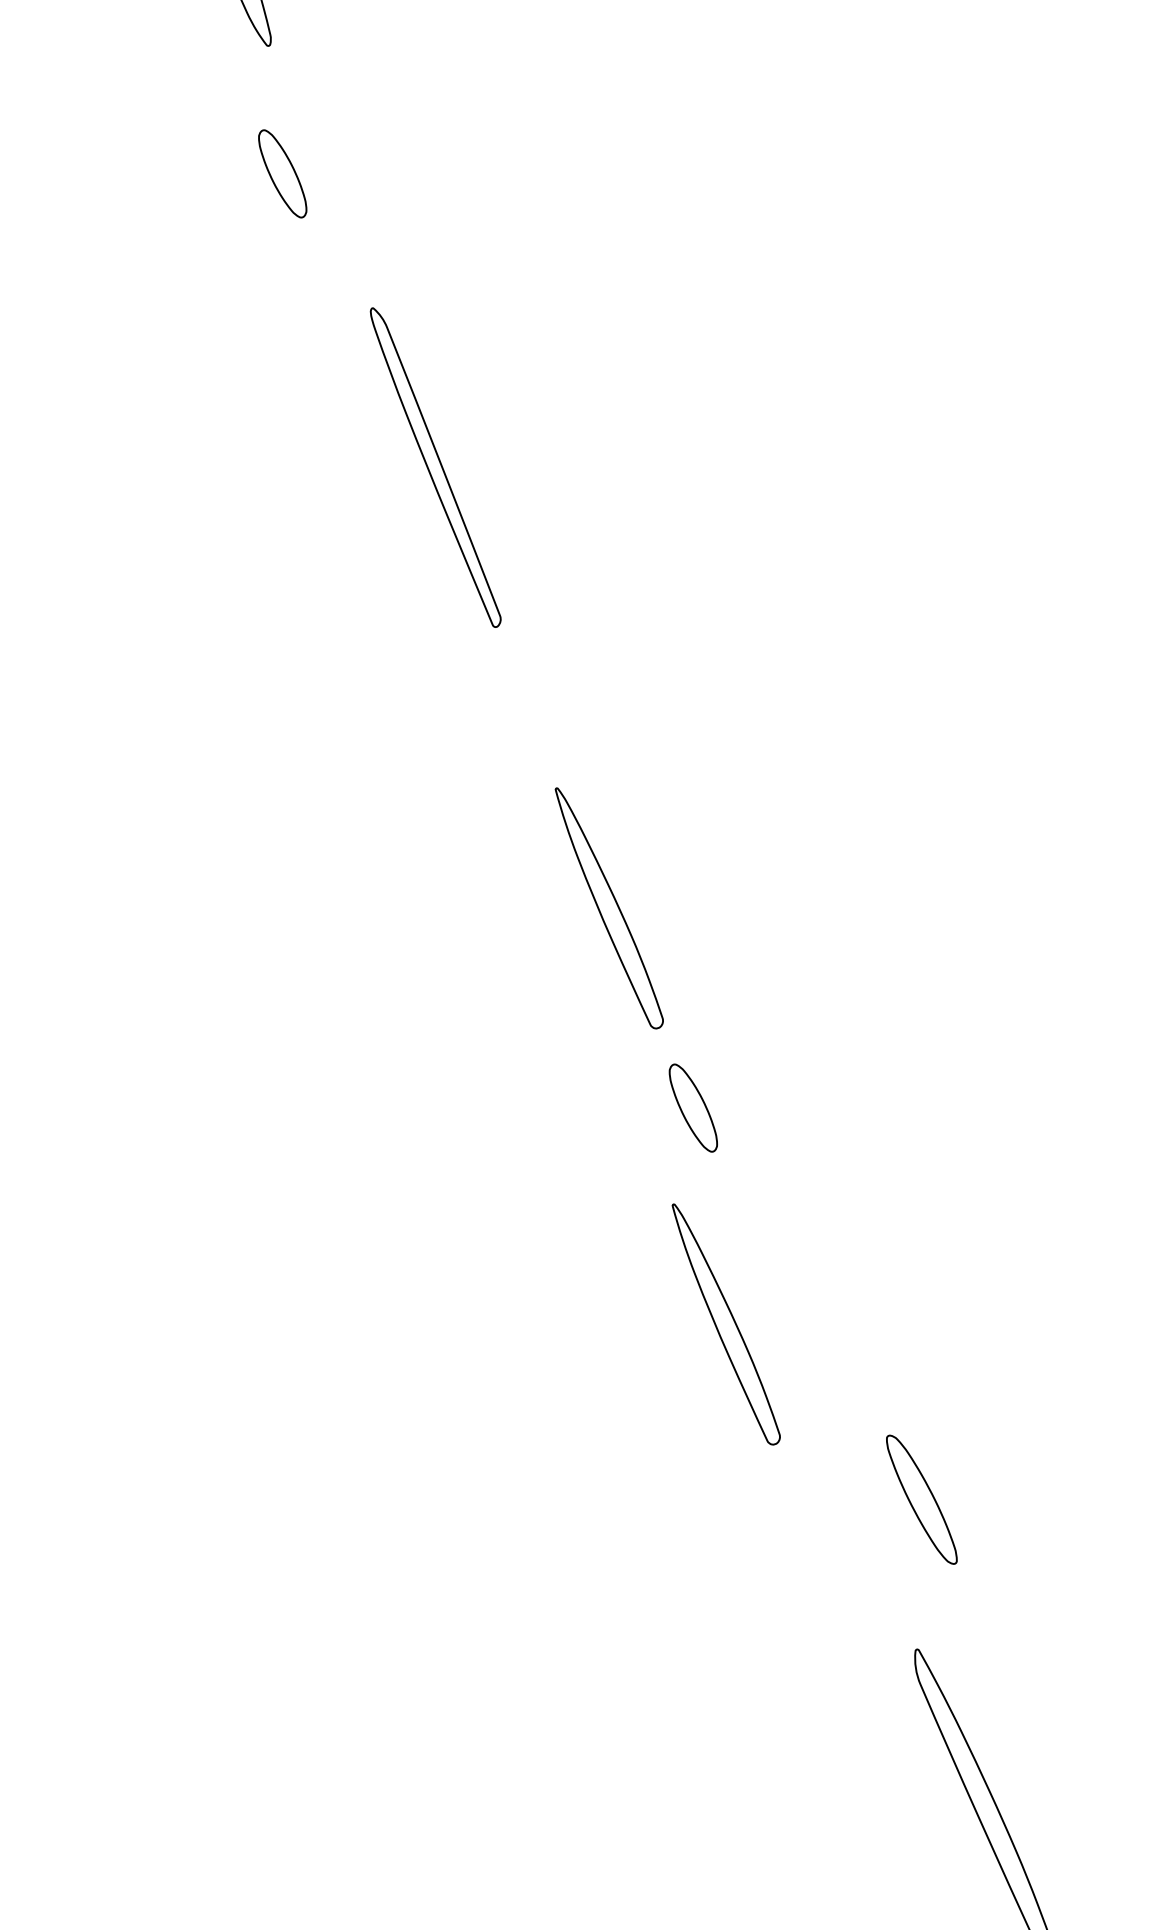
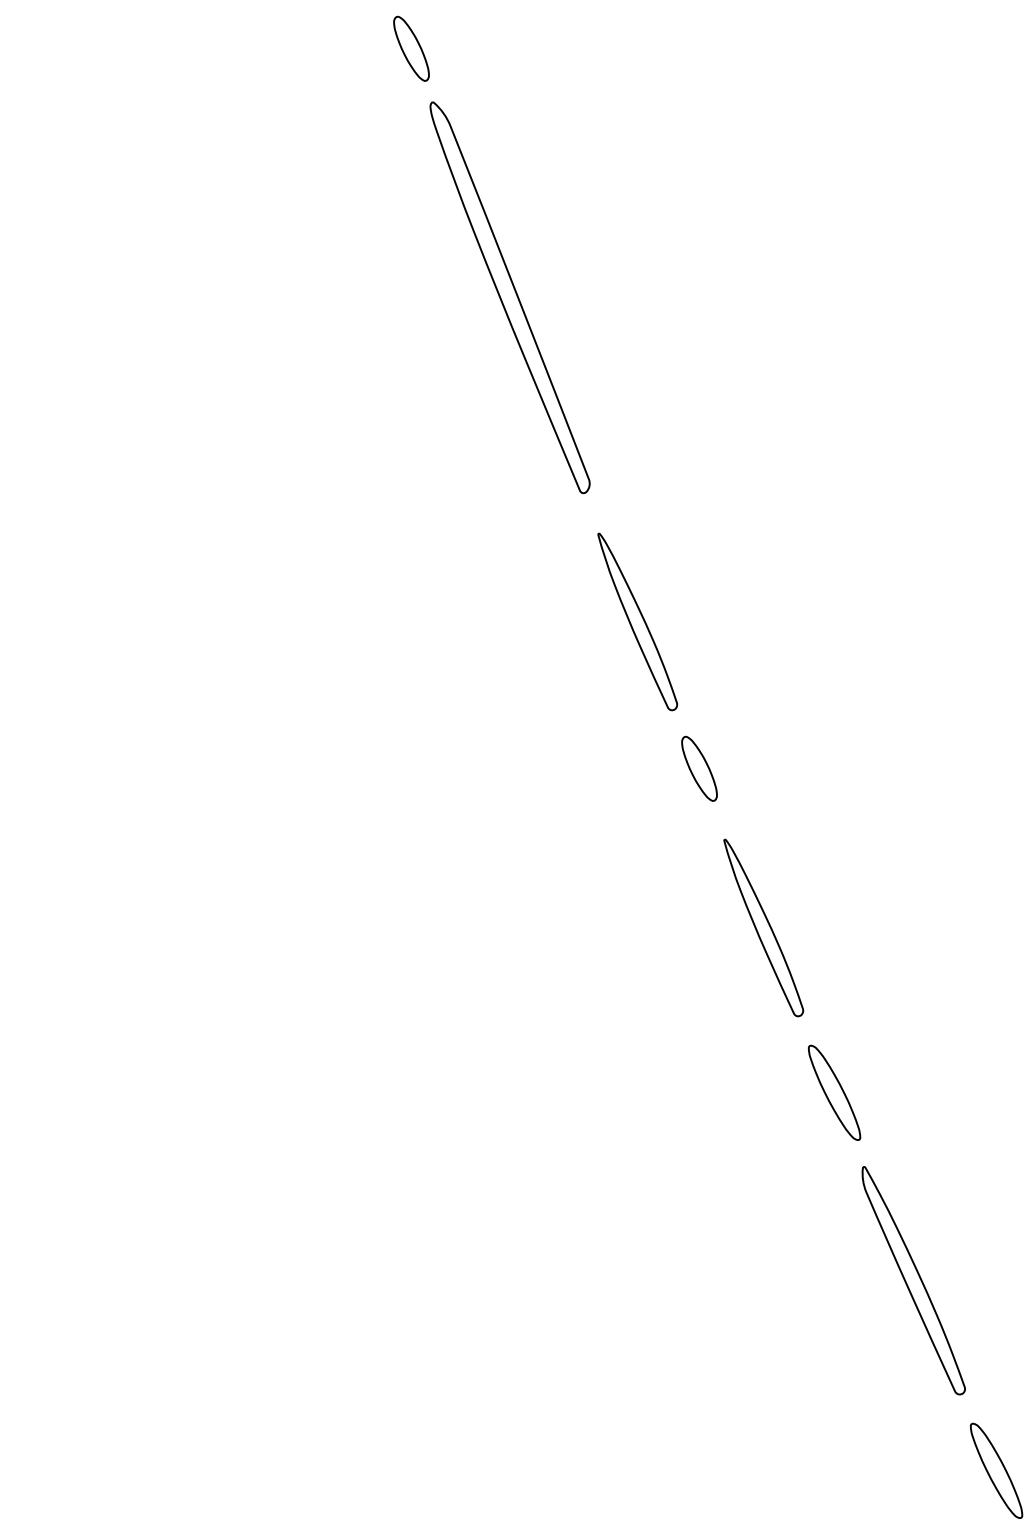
part: (282, 173) -> (411, 48), moved
part: (435, 467) -> (509, 297), size x1.67
part: (726, 1323) -> (763, 927), moved
part: (921, 1499) -> (834, 1092), moved

